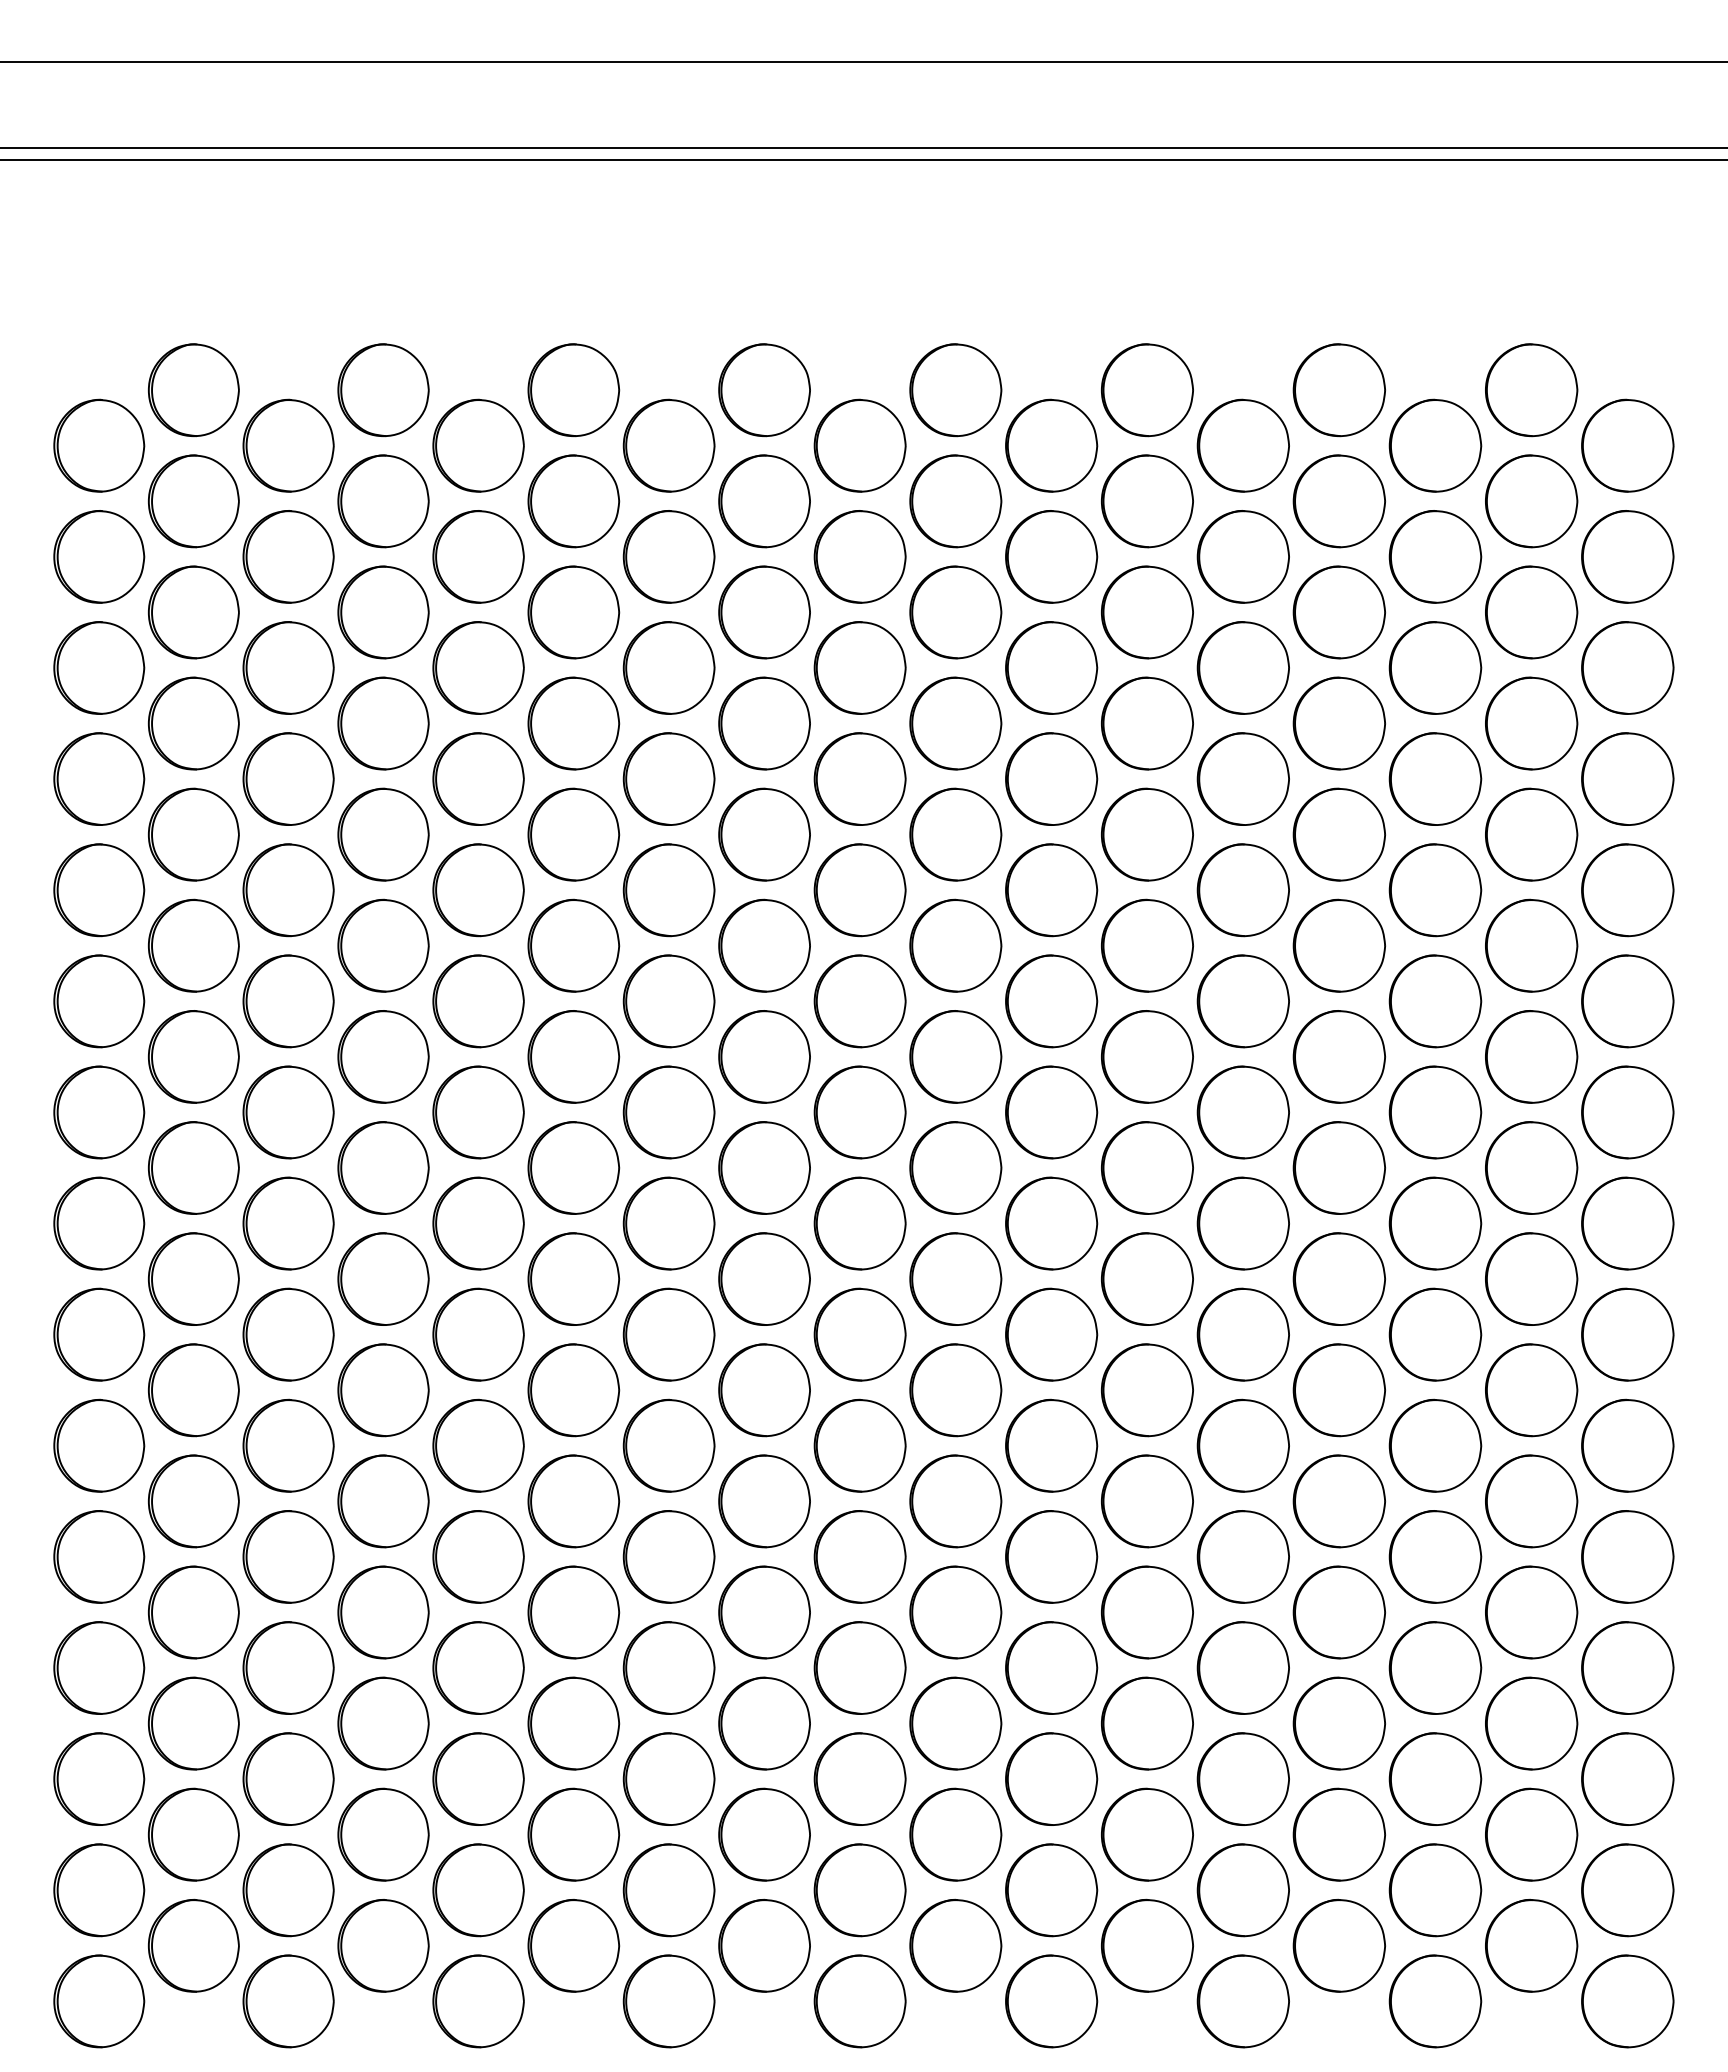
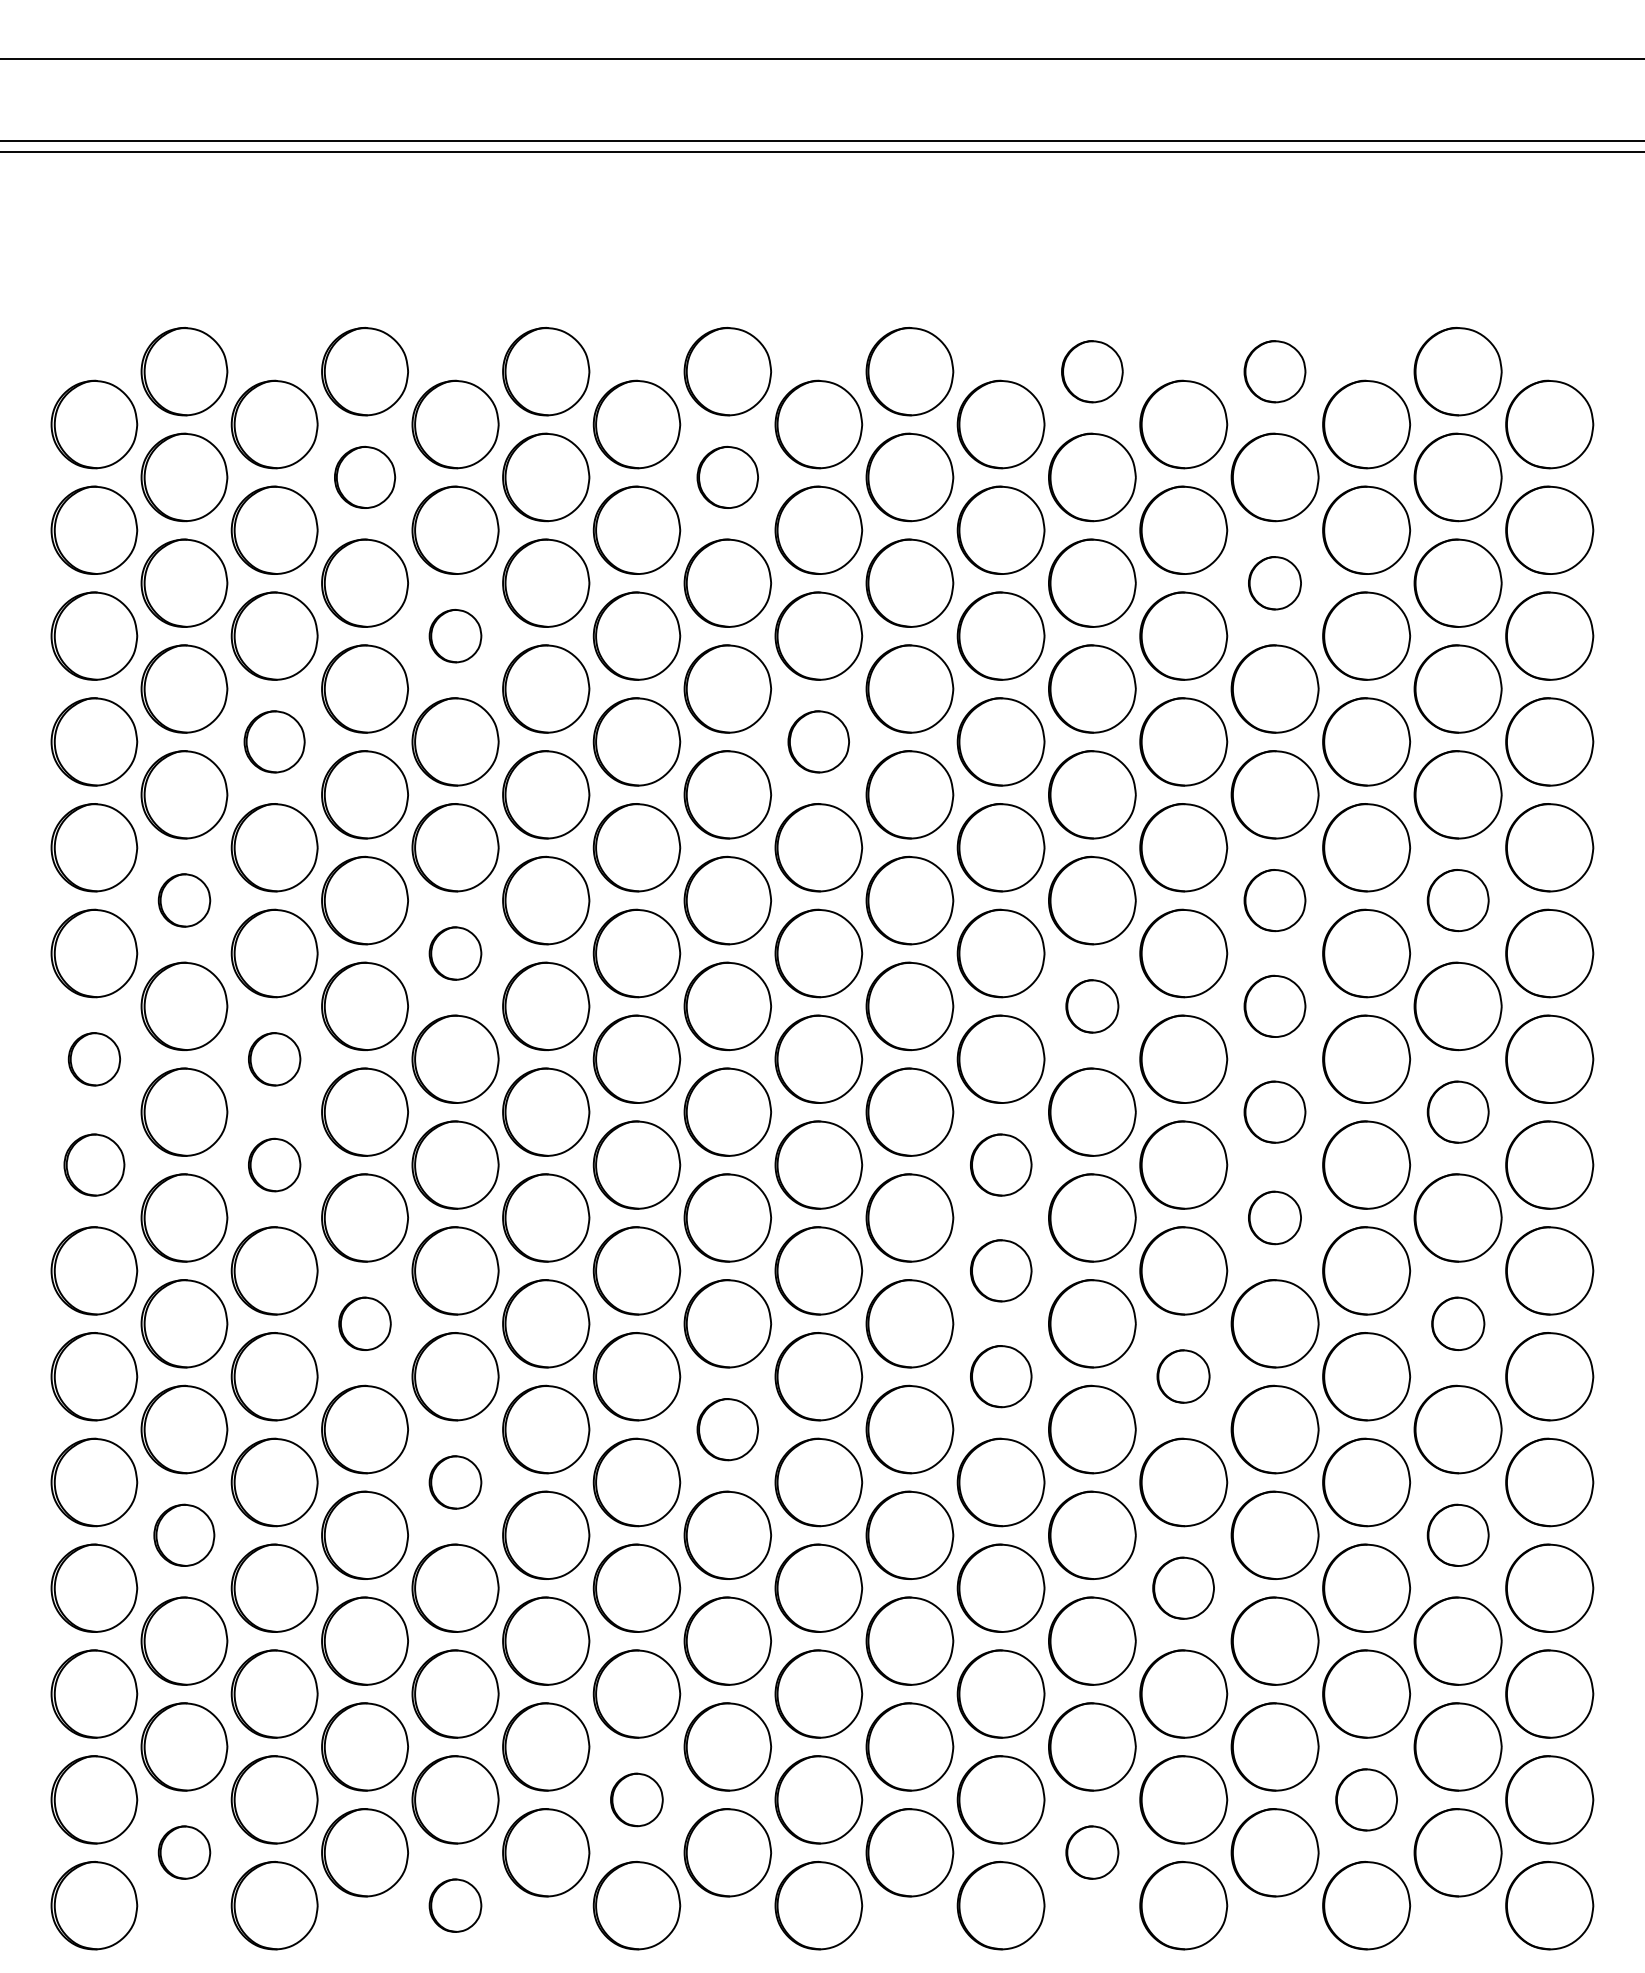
part: (1147, 390) -> (1092, 371), size x0.7
part: (1338, 390) -> (1274, 371), size x0.7
part: (383, 501) -> (365, 477), size x0.7
part: (764, 501) -> (727, 477), size x0.7
part: (1338, 612) -> (1274, 583), size x0.6
part: (478, 667) -> (455, 635), size x0.6
part: (288, 778) -> (274, 741), size x0.7
part: (859, 778) -> (818, 741), size x0.7
part: (193, 945) -> (184, 900), size x0.6
part: (1338, 945) -> (1274, 900), size x0.7
part: (1531, 945) -> (1458, 900), size x0.7
part: (478, 1001) -> (455, 953), size x0.6
part: (1147, 1056) -> (1092, 1006), size x0.6
part: (1338, 1056) -> (1274, 1006), size x0.7
part: (99, 1112) -> (94, 1059), size x0.6
part: (288, 1112) -> (274, 1059), size x0.6
part: (1338, 1167) -> (1274, 1111), size x0.7
part: (1531, 1167) -> (1458, 1111), size x0.7
part: (99, 1223) -> (94, 1165), size x0.7
part: (288, 1223) -> (274, 1165), size x0.6
part: (1051, 1223) -> (1001, 1165), size x0.7
part: (1338, 1278) -> (1274, 1217), size x0.6
part: (1051, 1334) -> (1001, 1270), size x0.7
part: (383, 1390) -> (365, 1324), size x0.6
part: (1531, 1390) -> (1458, 1324), size x0.6
part: (1051, 1445) -> (1001, 1376), size x0.7
part: (1242, 1445) -> (1182, 1376), size x0.6
part: (764, 1501) -> (727, 1429), size x0.7
part: (478, 1556) -> (455, 1482), size x0.6
part: (193, 1612) -> (184, 1535), size x0.7
part: (1531, 1612) -> (1458, 1535), size x0.7
part: (1242, 1667) -> (1182, 1587), size x0.7
part: (668, 1890) -> (636, 1800), size x0.6
part: (1435, 1890) -> (1366, 1800), size x0.7
part: (193, 1945) -> (184, 1852), size x0.6
part: (1147, 1945) -> (1092, 1852), size x0.6
part: (478, 2001) -> (455, 1905), size x0.6

